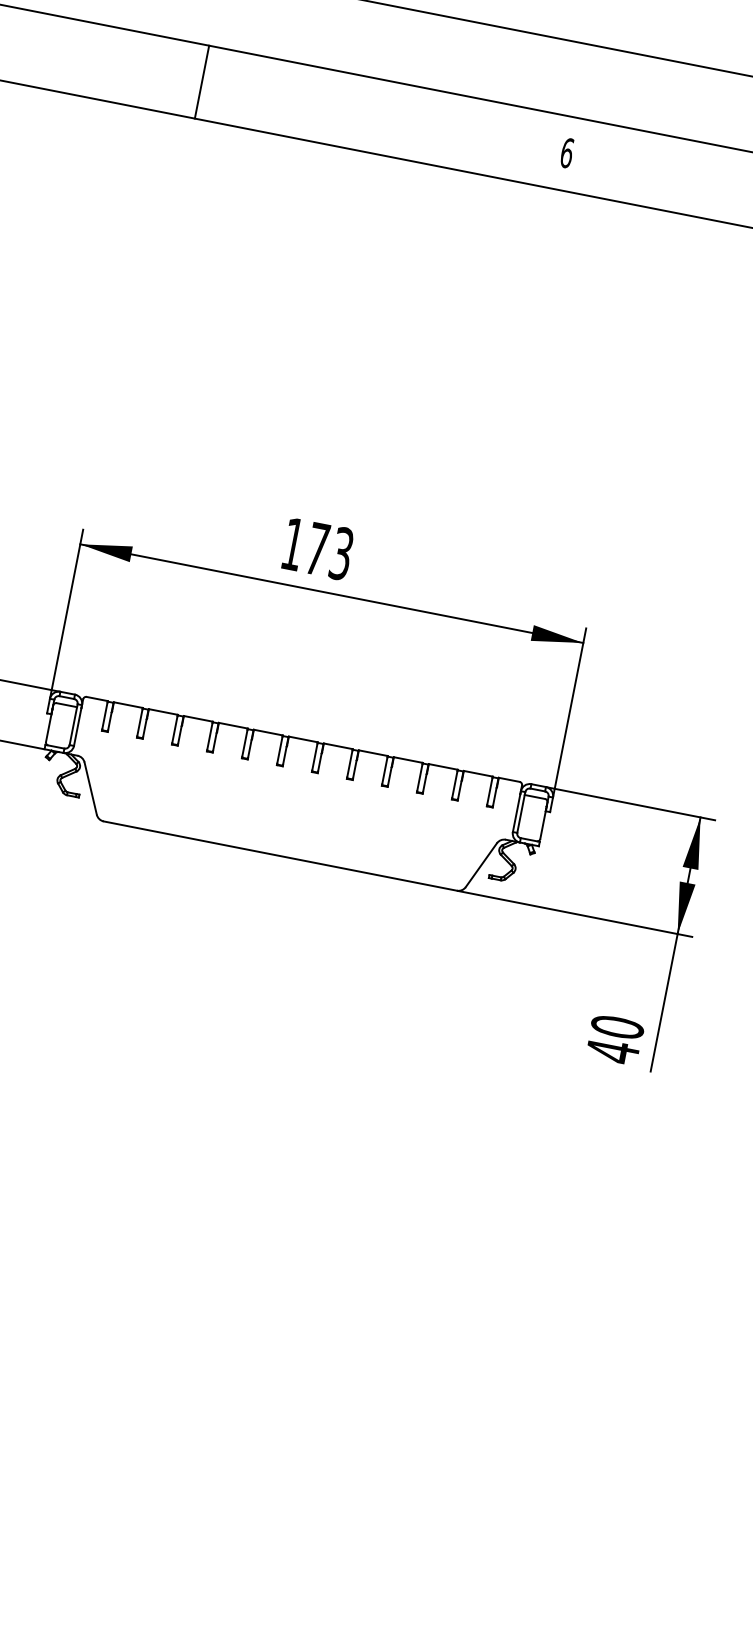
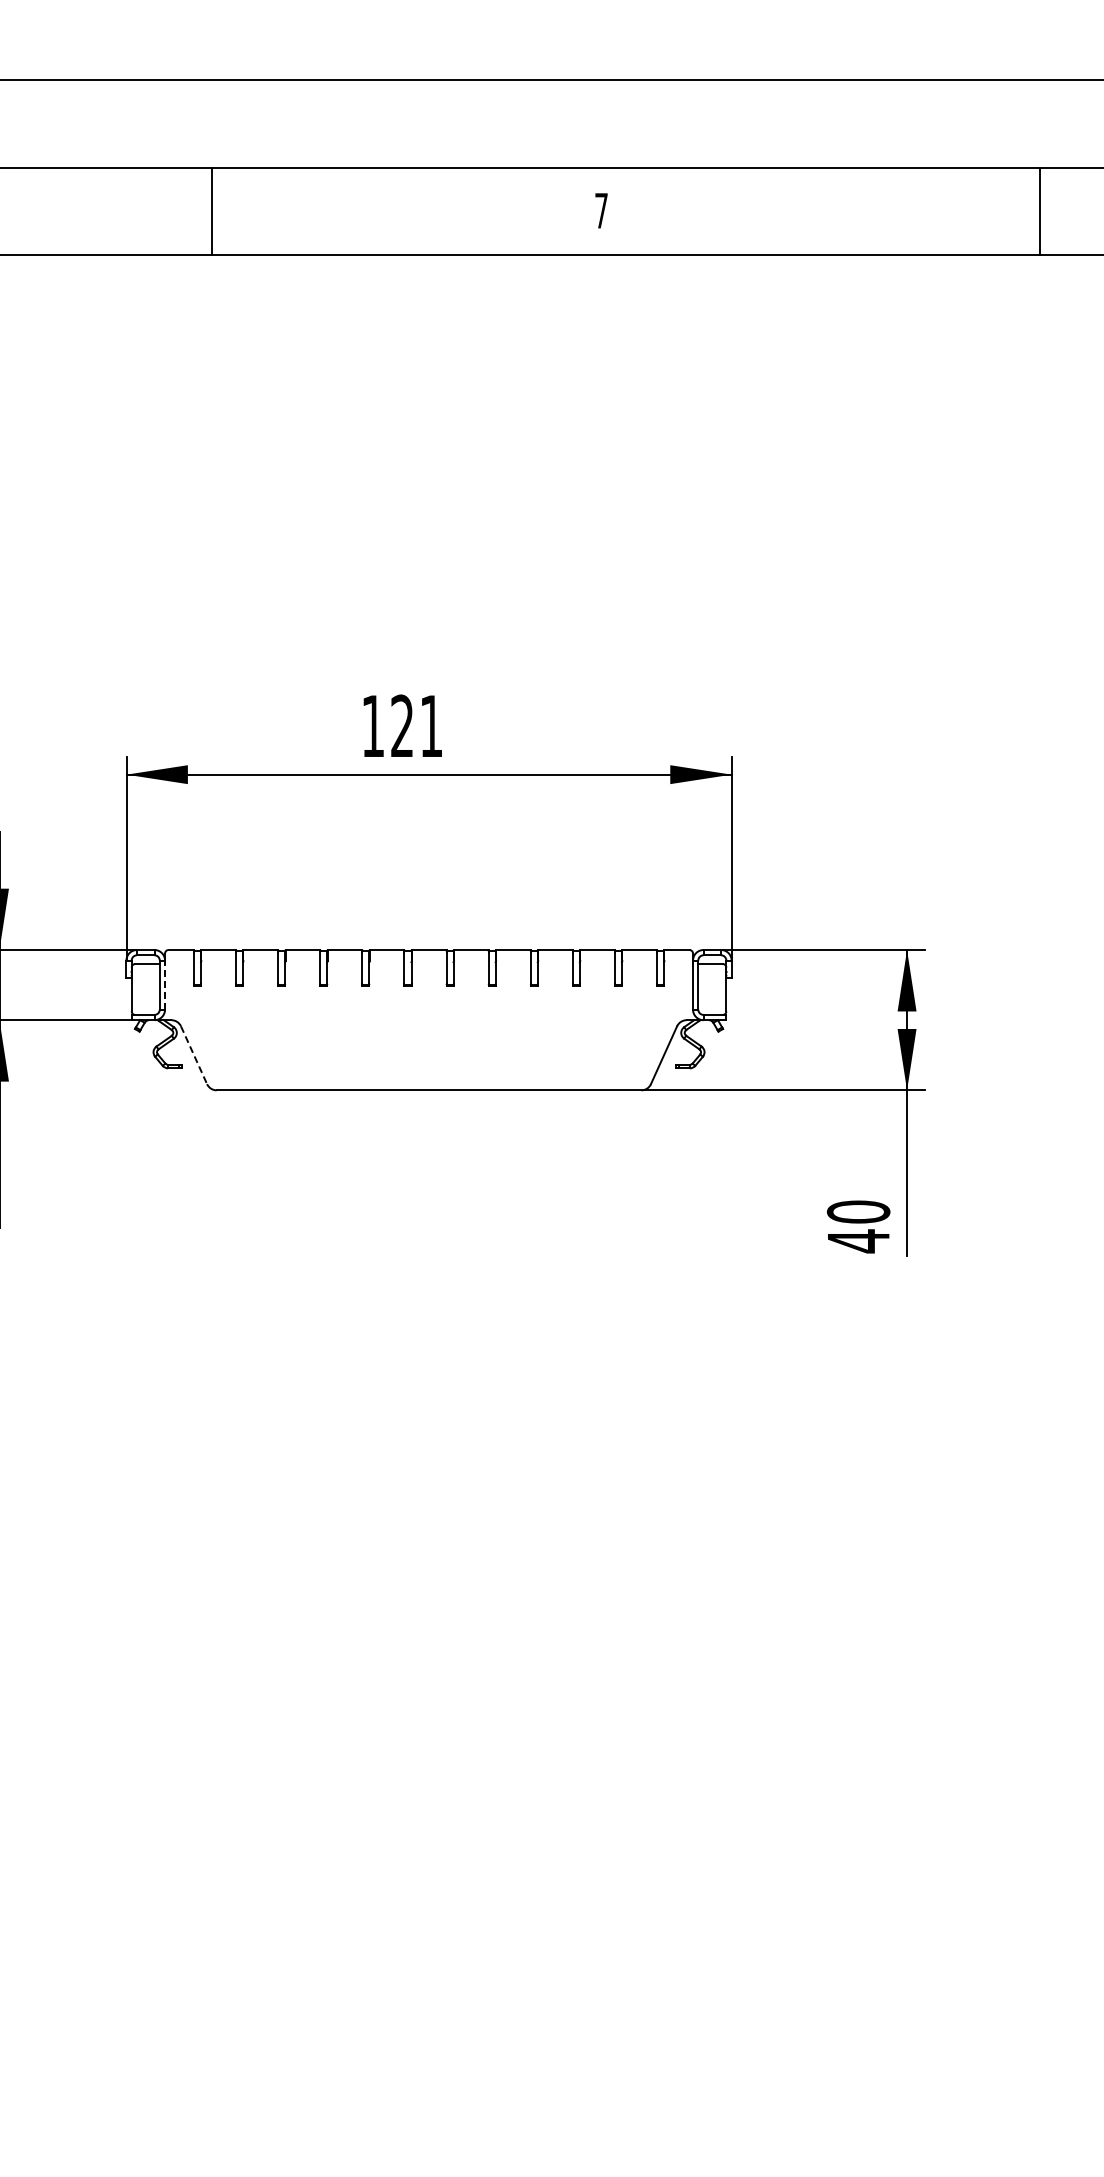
line: (202, 82) -> (212, 211), moved
text: (567, 152) -> (601, 210), 6 -> 7
text: (329, 551) -> (416, 726), 173 -> 121
line: (78, 725) -> (165, 985), solid -> dashed
line: (91, 788) -> (194, 1055), solid -> dashed

